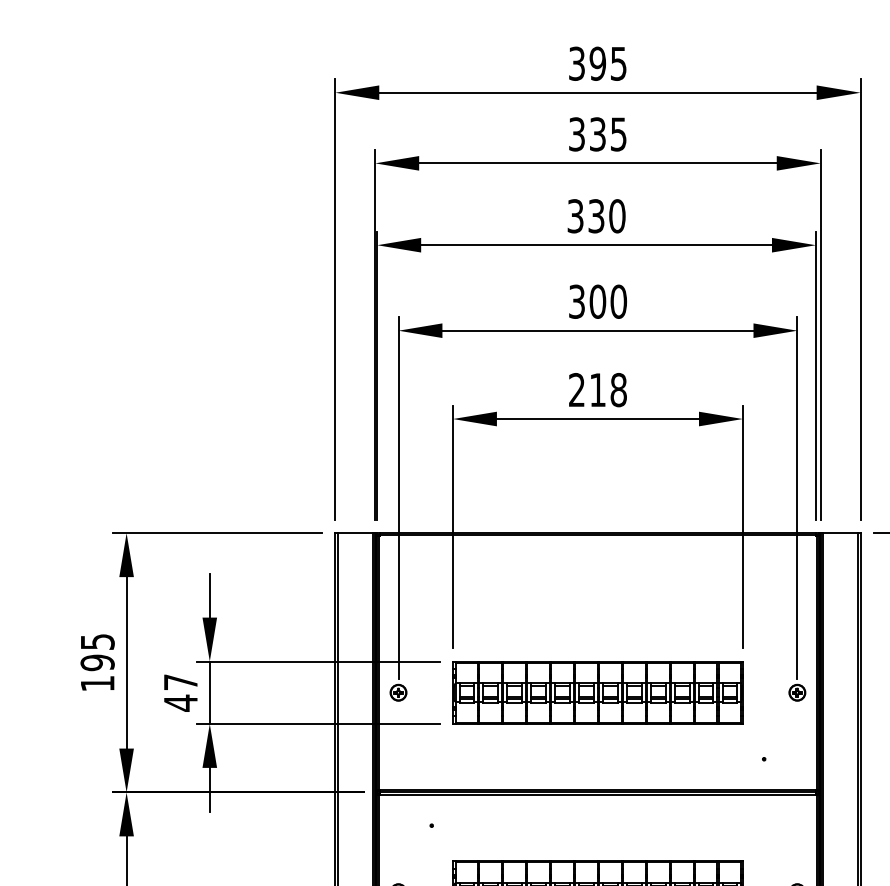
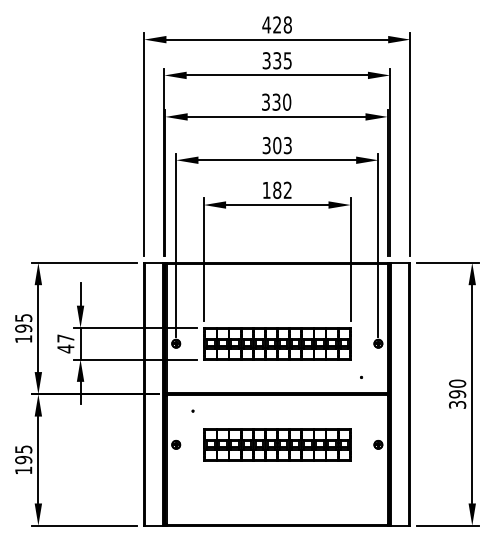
text: (596, 62) -> (276, 24), 395 -> 428
text: (618, 301) -> (287, 145), 300 -> 303
text: (596, 388) -> (276, 189), 218 -> 182

